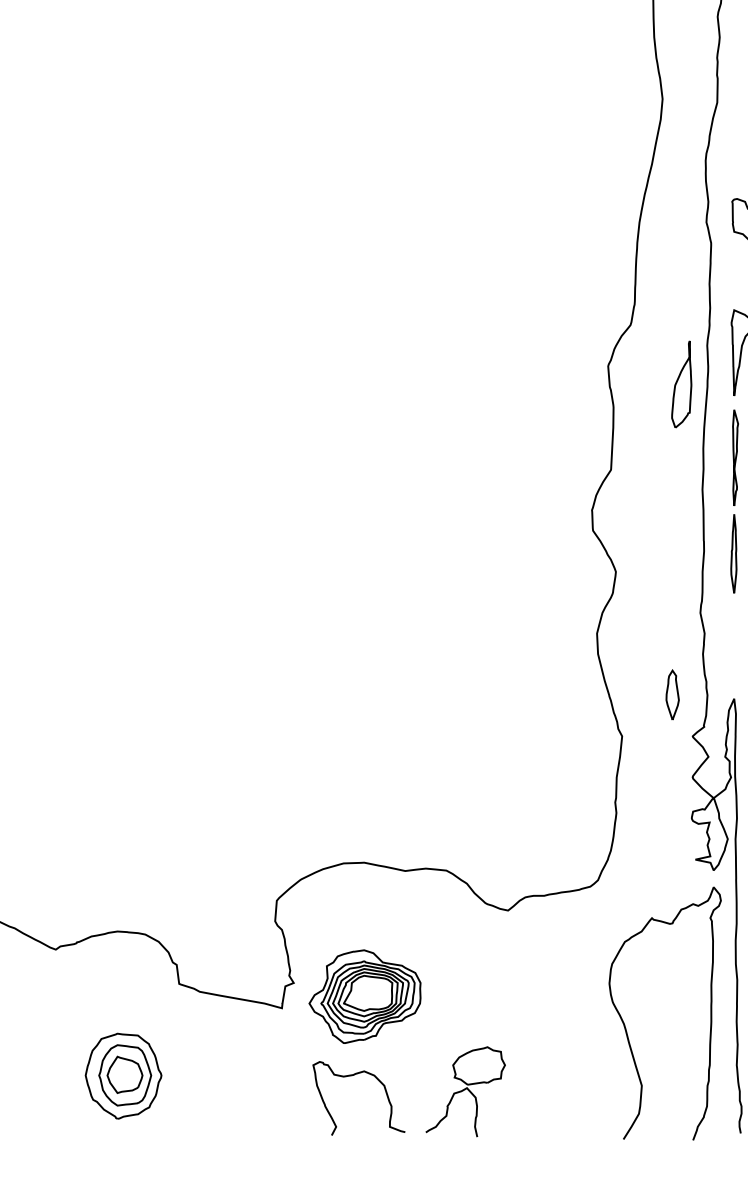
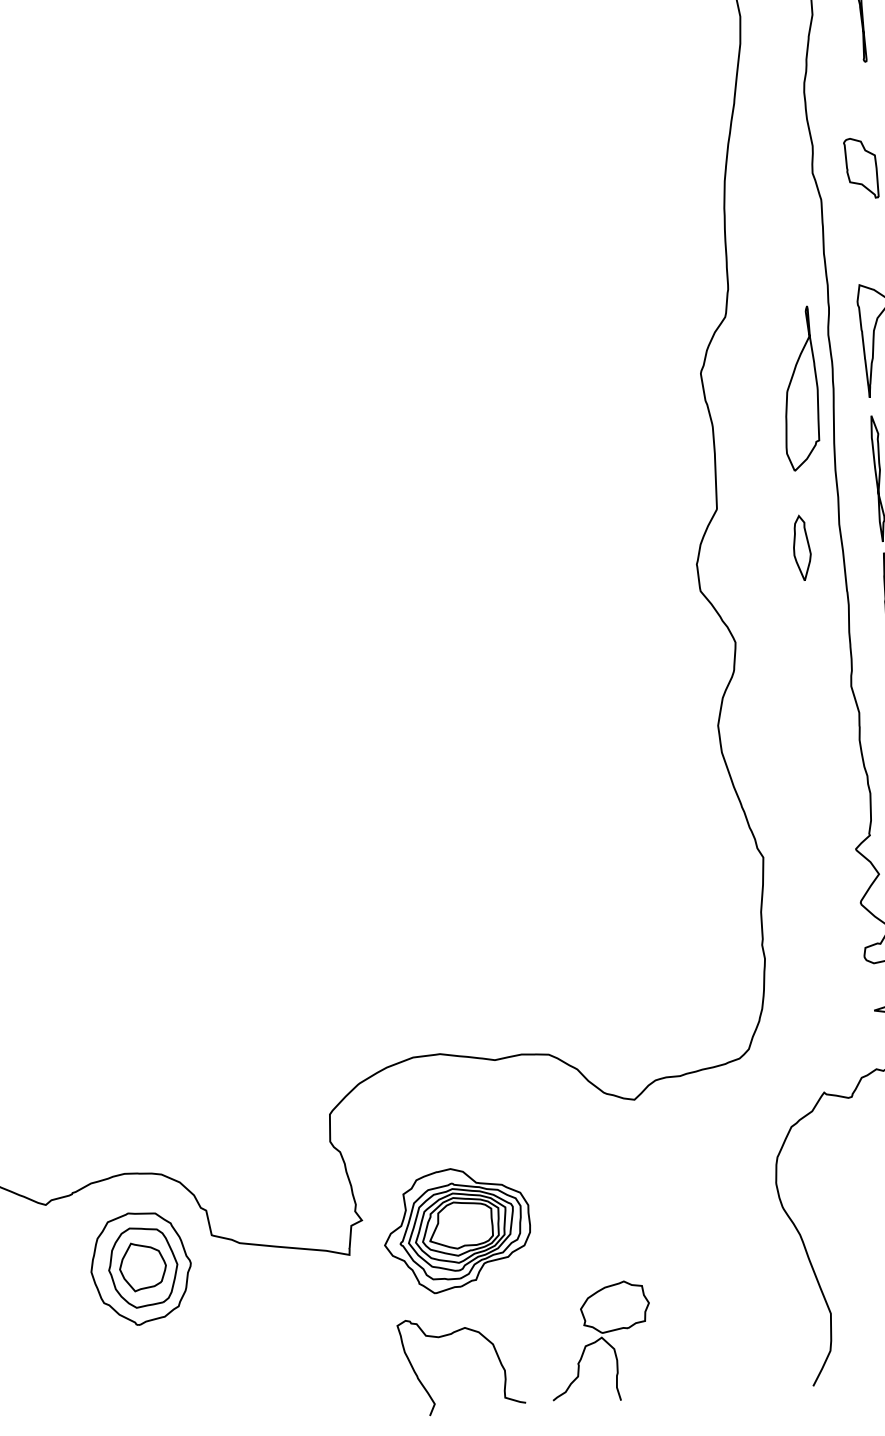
part: (681, 384) -> (799, 388), size x1.43
part: (672, 694) -> (801, 547), moved
part: (123, 1075) -> (141, 1267), moved

